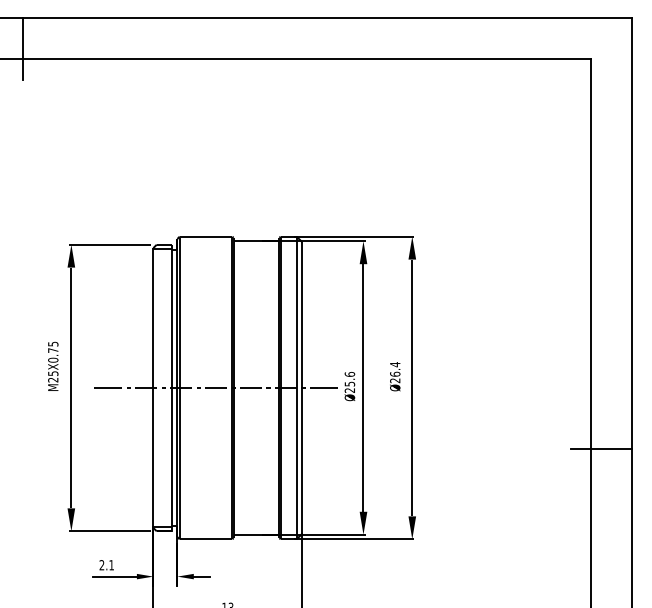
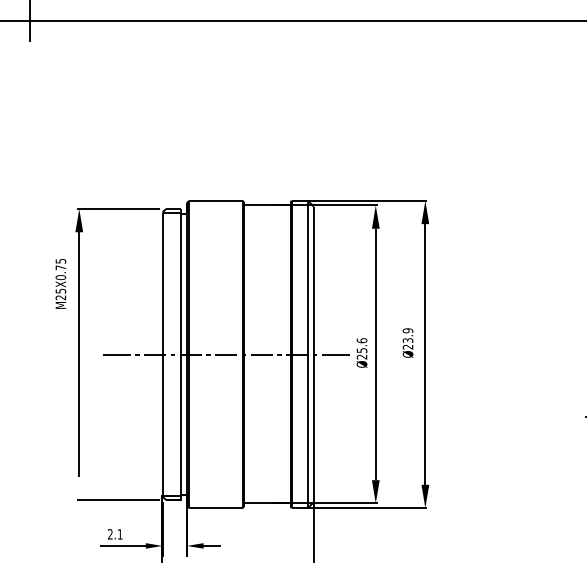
text: (53, 365) -> (61, 282), moved
text: (395, 369) -> (408, 335), Ø26.4 -> Ø23.9
fill: (71, 519) -> (79, 487), removed

